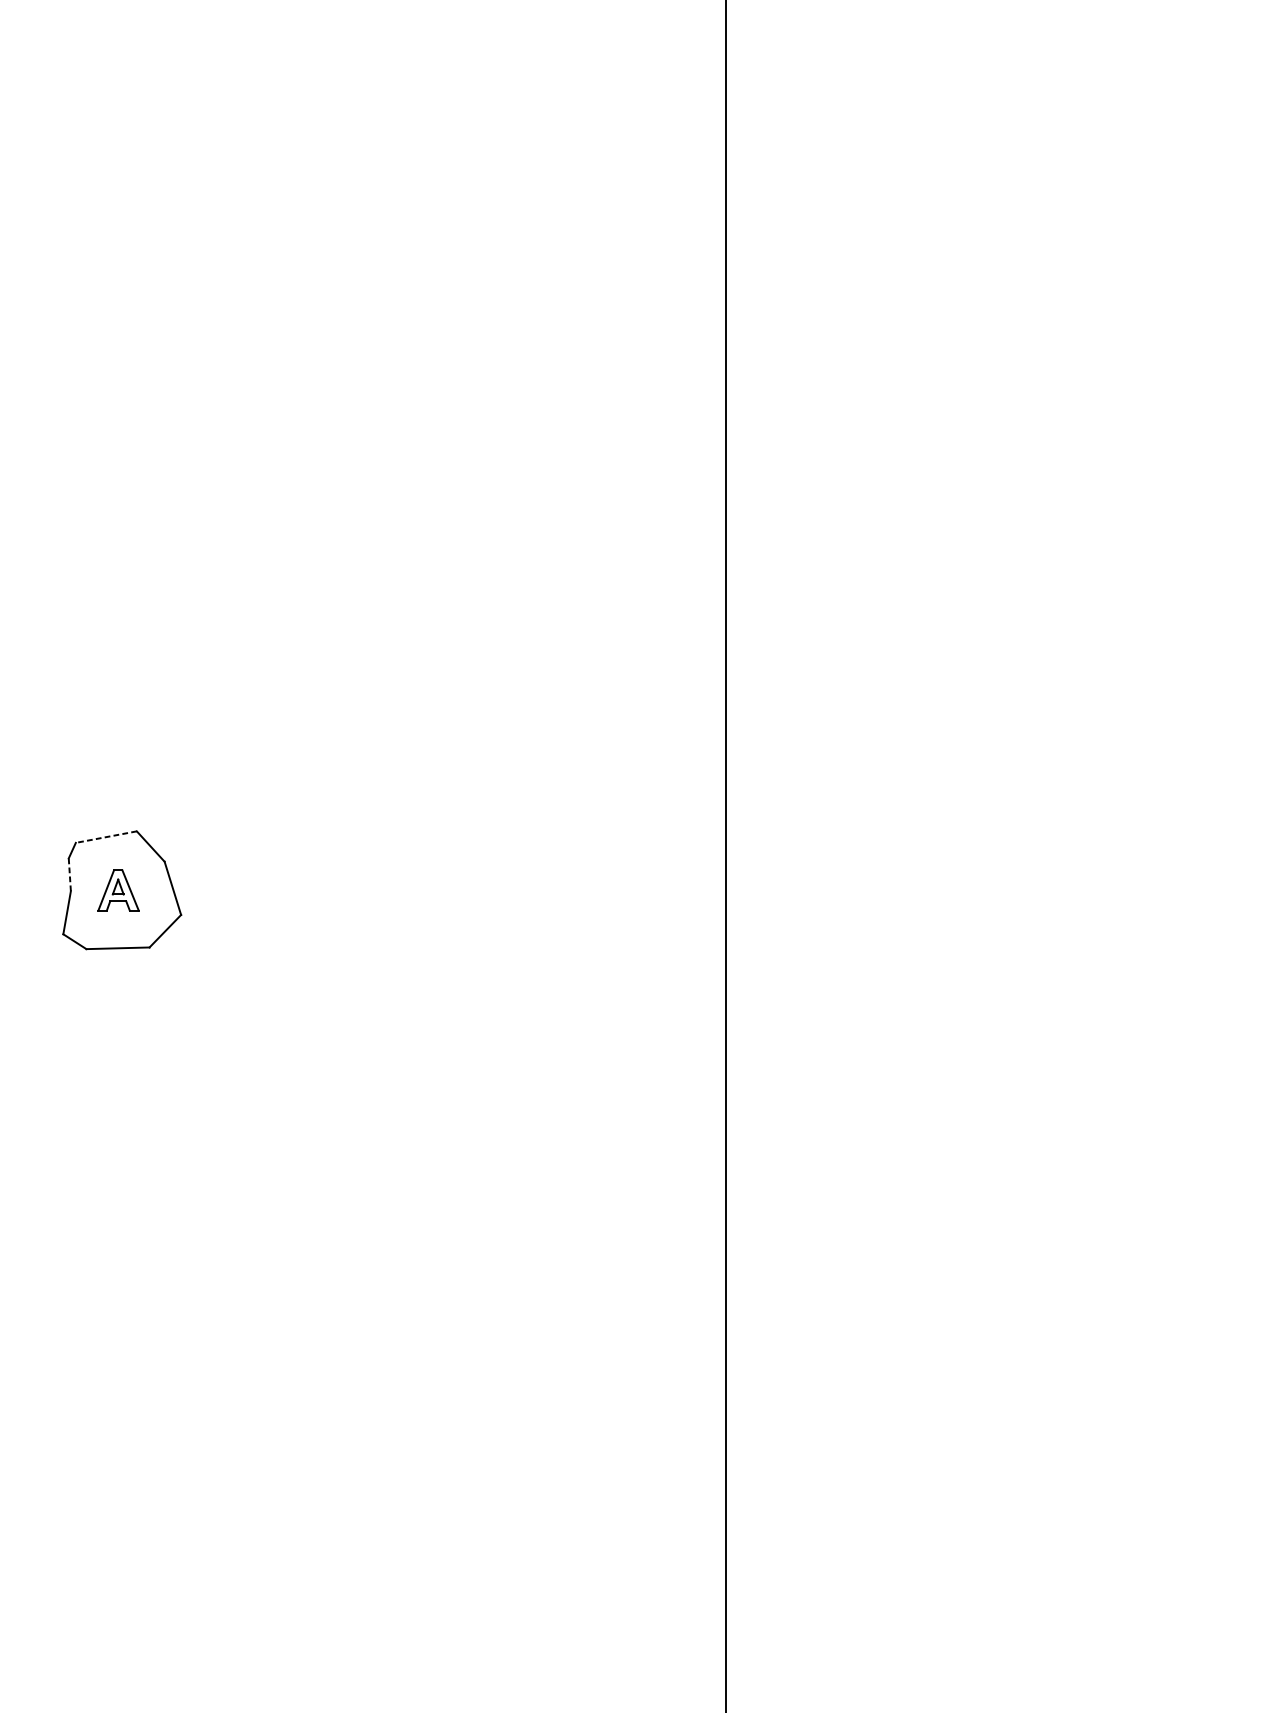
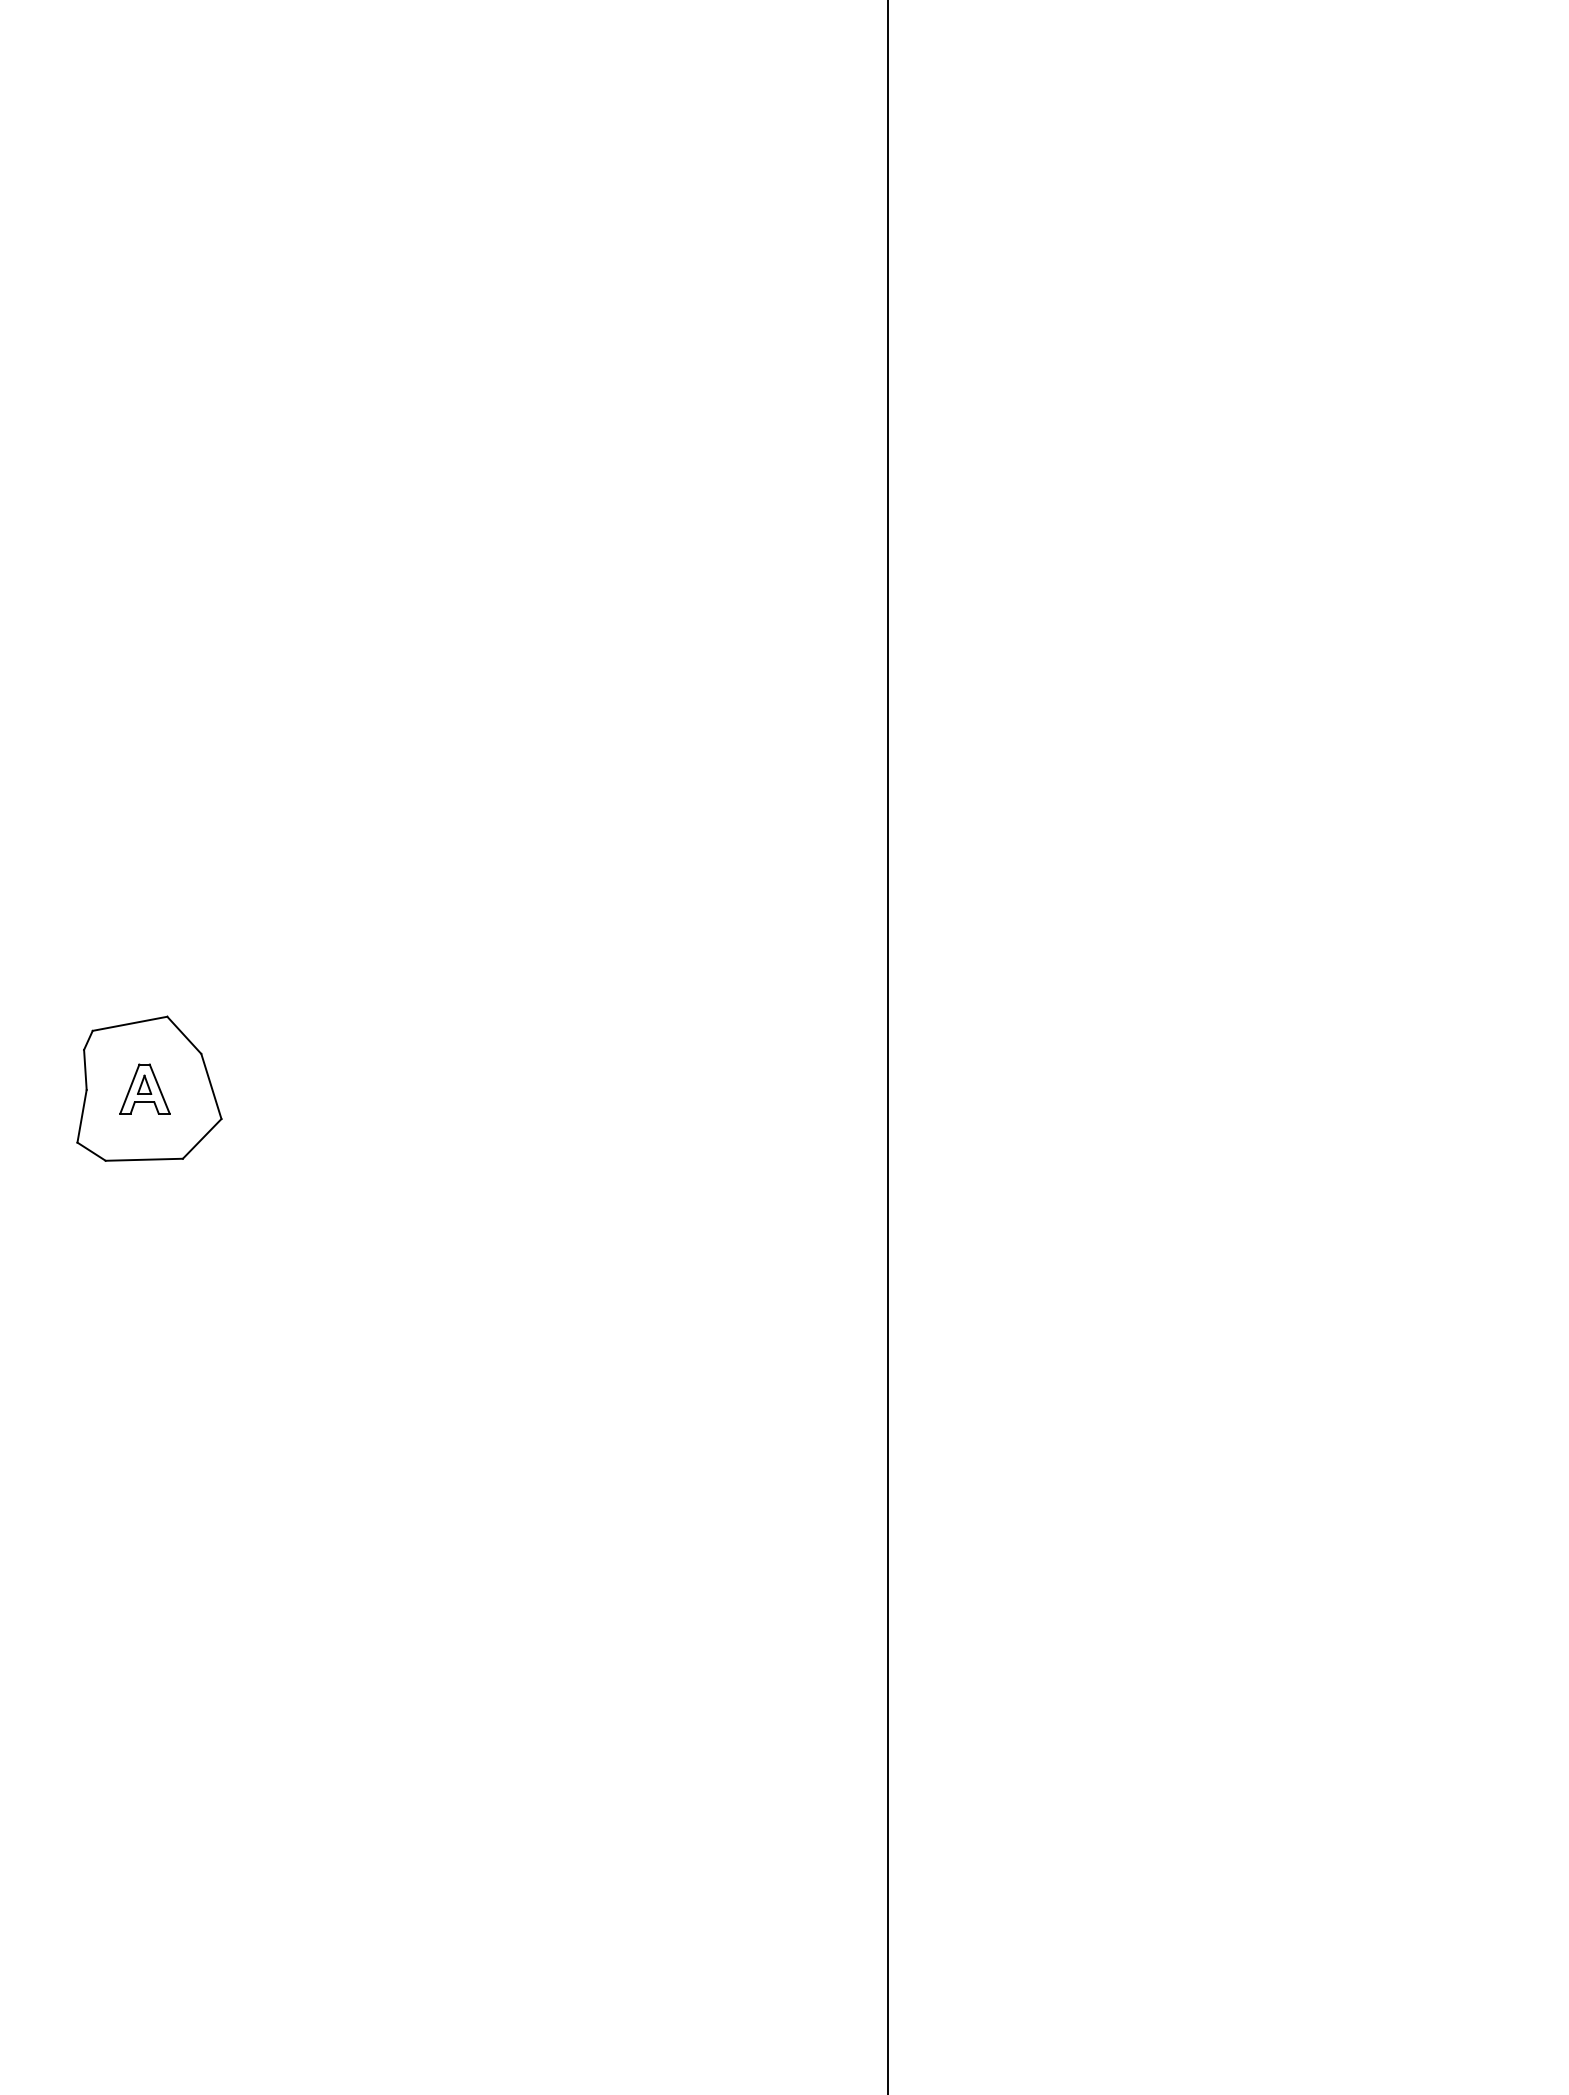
line: (106, 836) -> (130, 1023), dashed -> solid
line: (69, 874) -> (85, 1069), dashed -> solid

